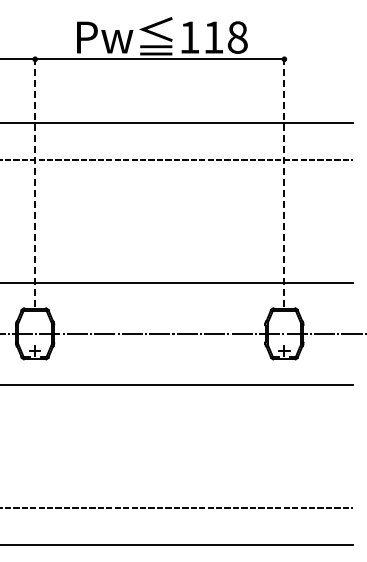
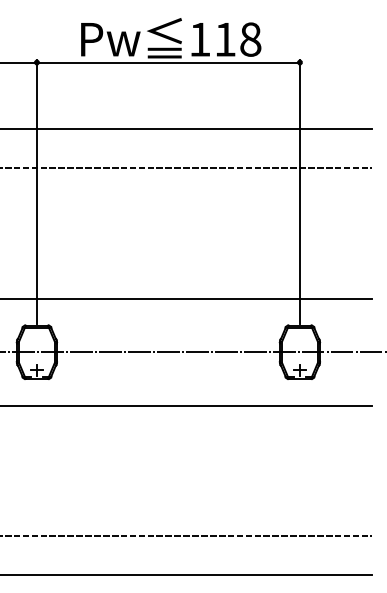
line: (35, 181) -> (37, 191), dashed -> solid
line: (284, 181) -> (300, 191), dashed -> solid

